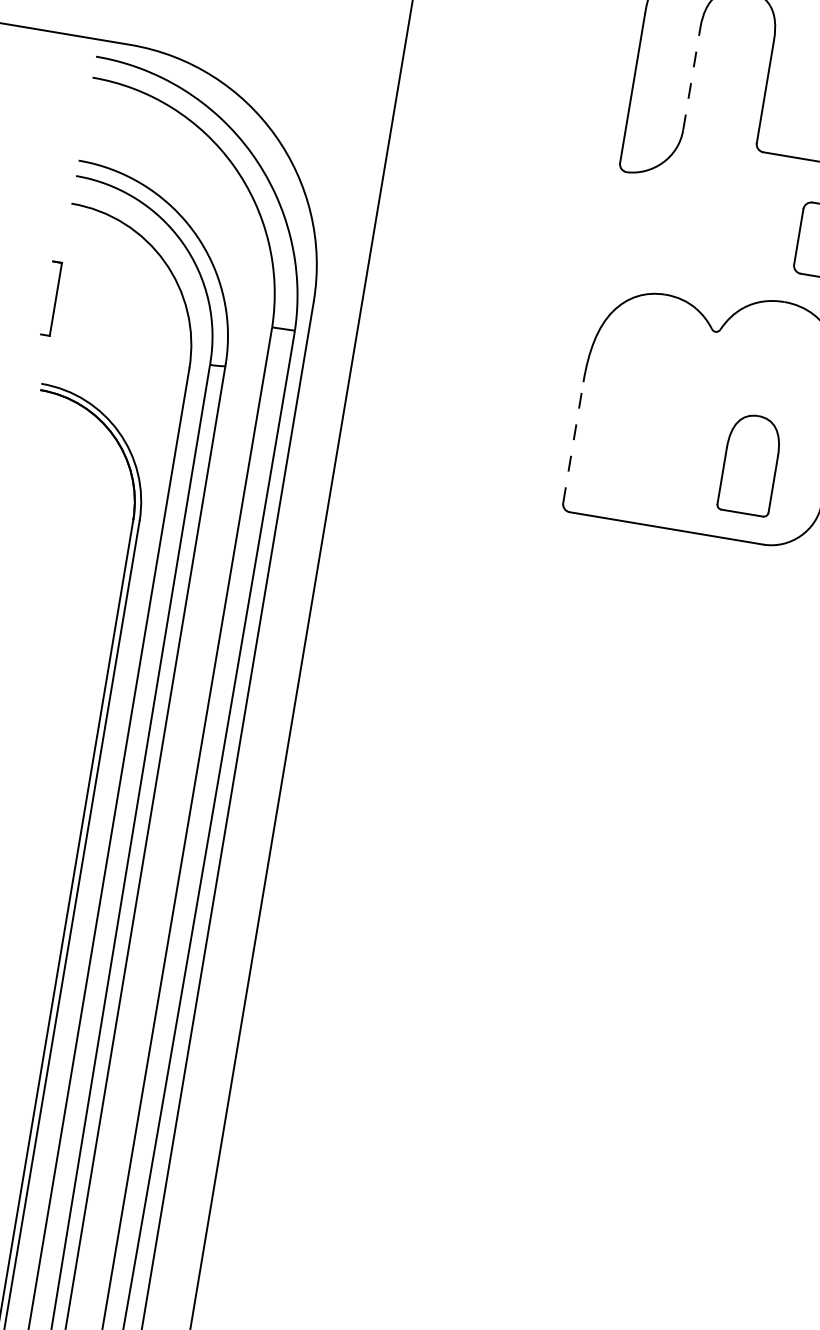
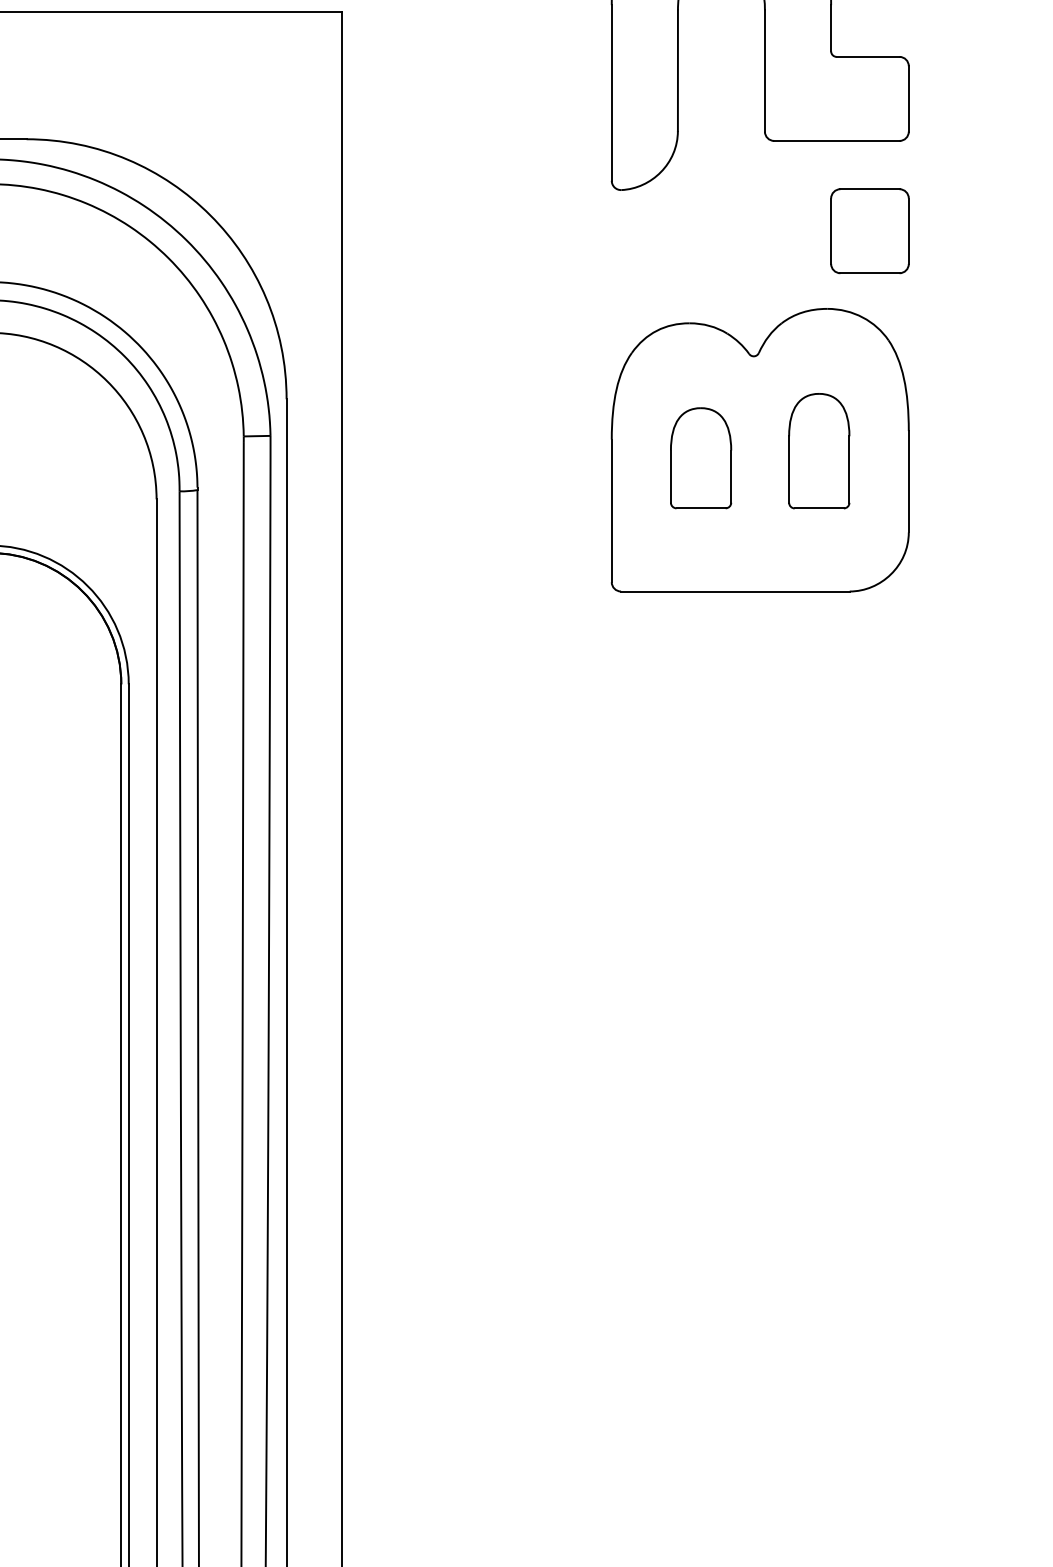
line: (691, 78) -> (677, 70), dashed -> solid
part: (656, 410) -> (701, 458), added
line: (573, 442) -> (611, 510), dashed -> solid
part: (750, 464) -> (819, 451), moved

